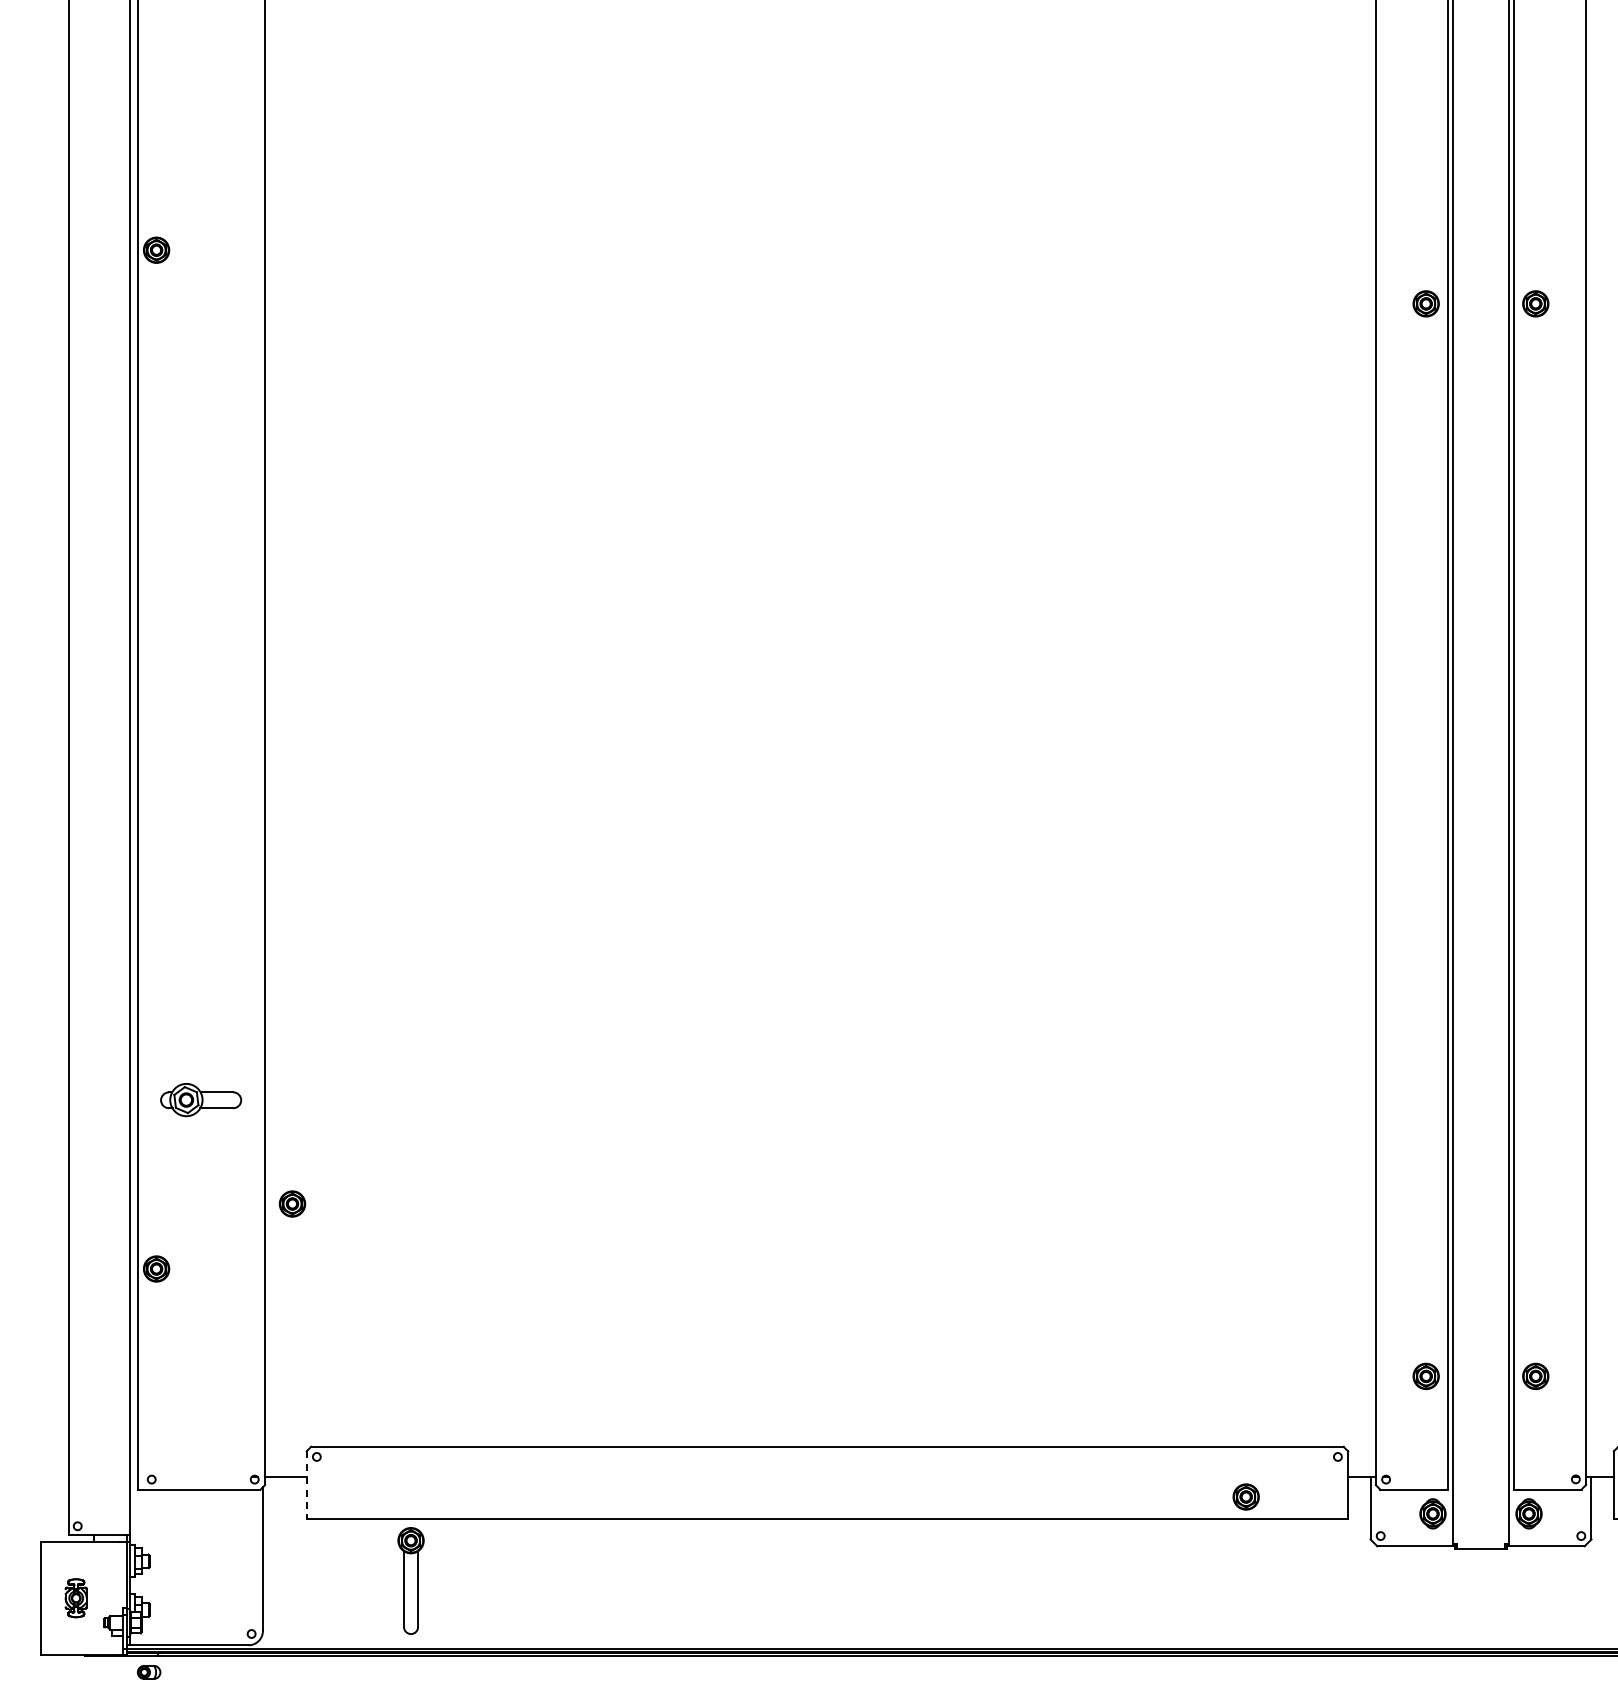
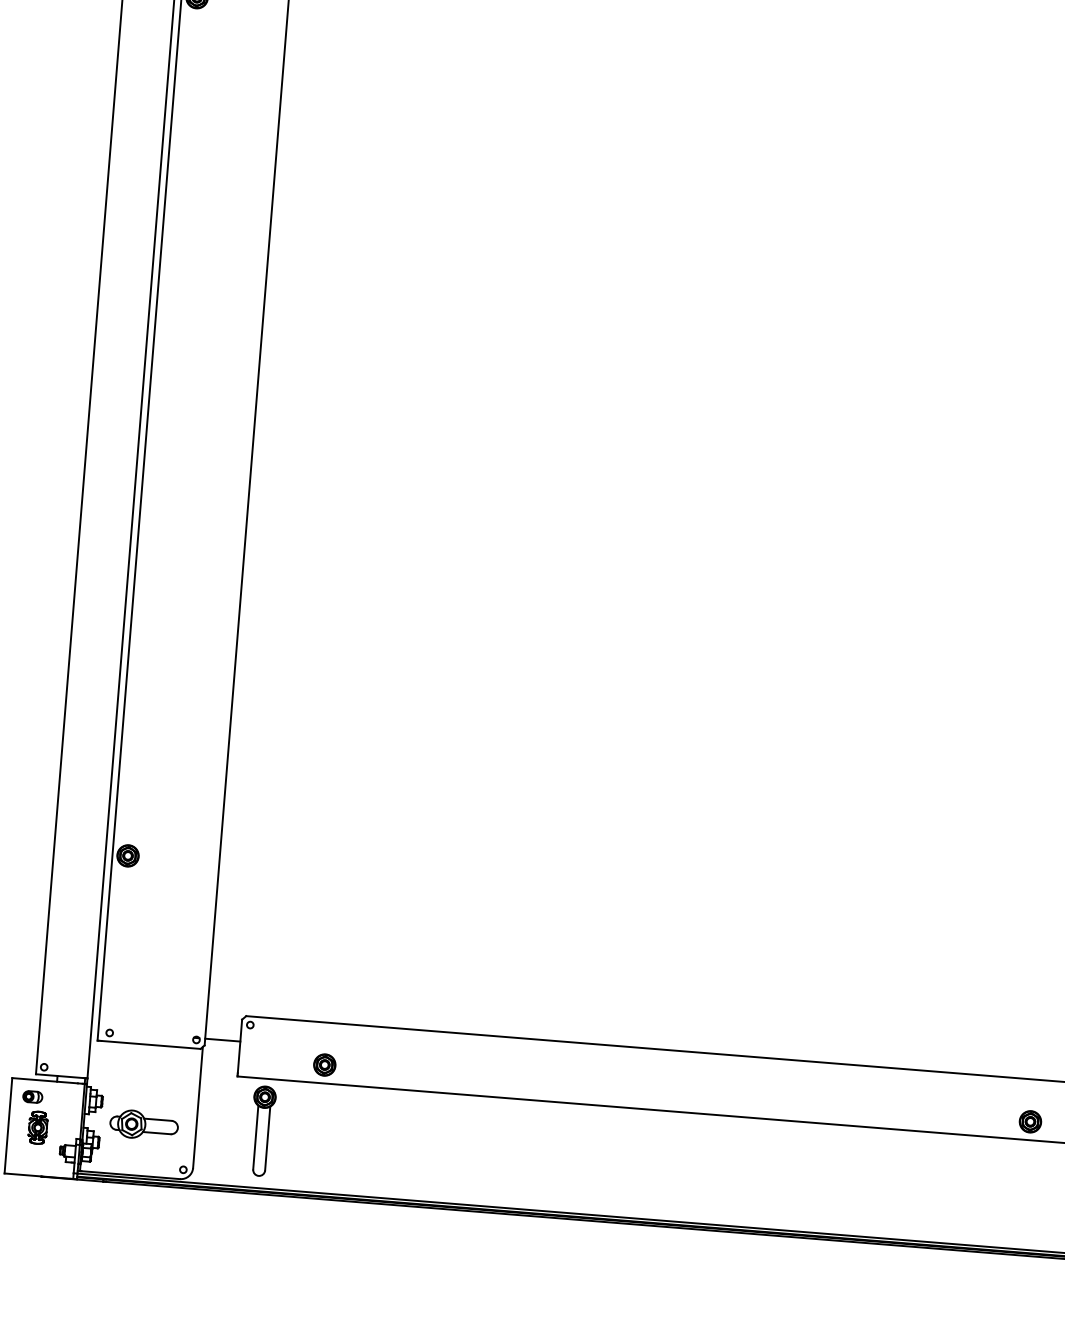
part: (201, 1100) -> (144, 1125), moved
part: (292, 1203) -> (324, 1064), moved
line: (306, 1483) -> (239, 1046), dashed -> solid
part: (410, 1580) -> (261, 1130), moved
part: (149, 1672) -> (33, 1097), moved

